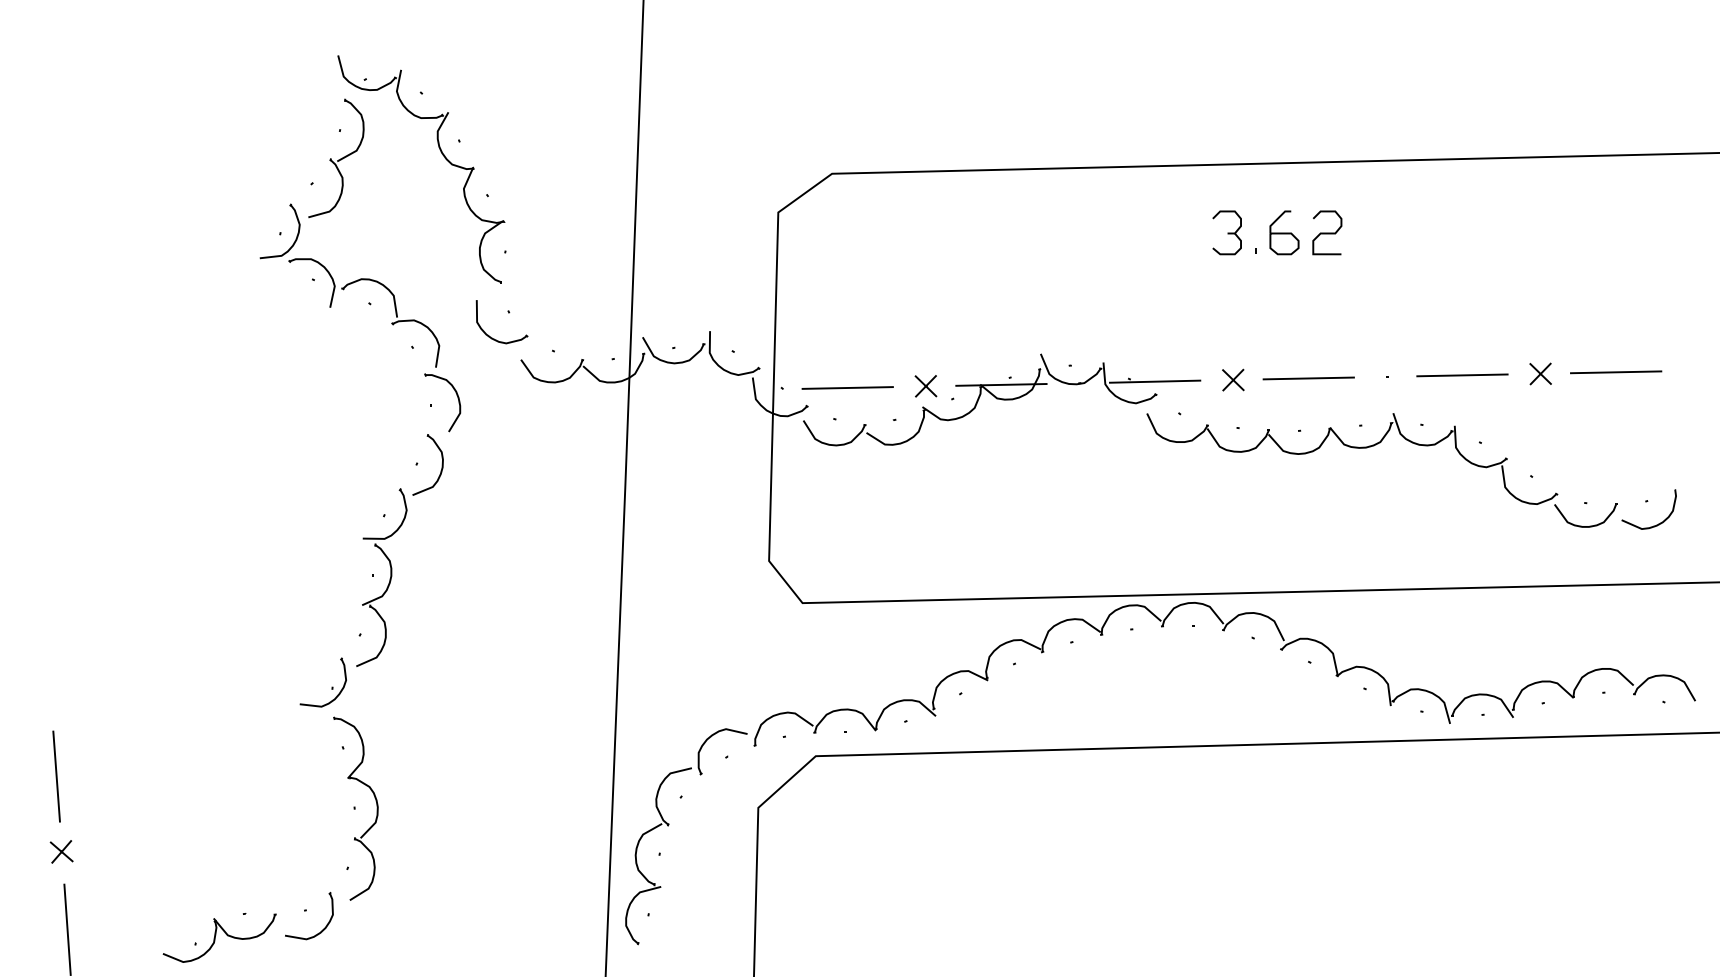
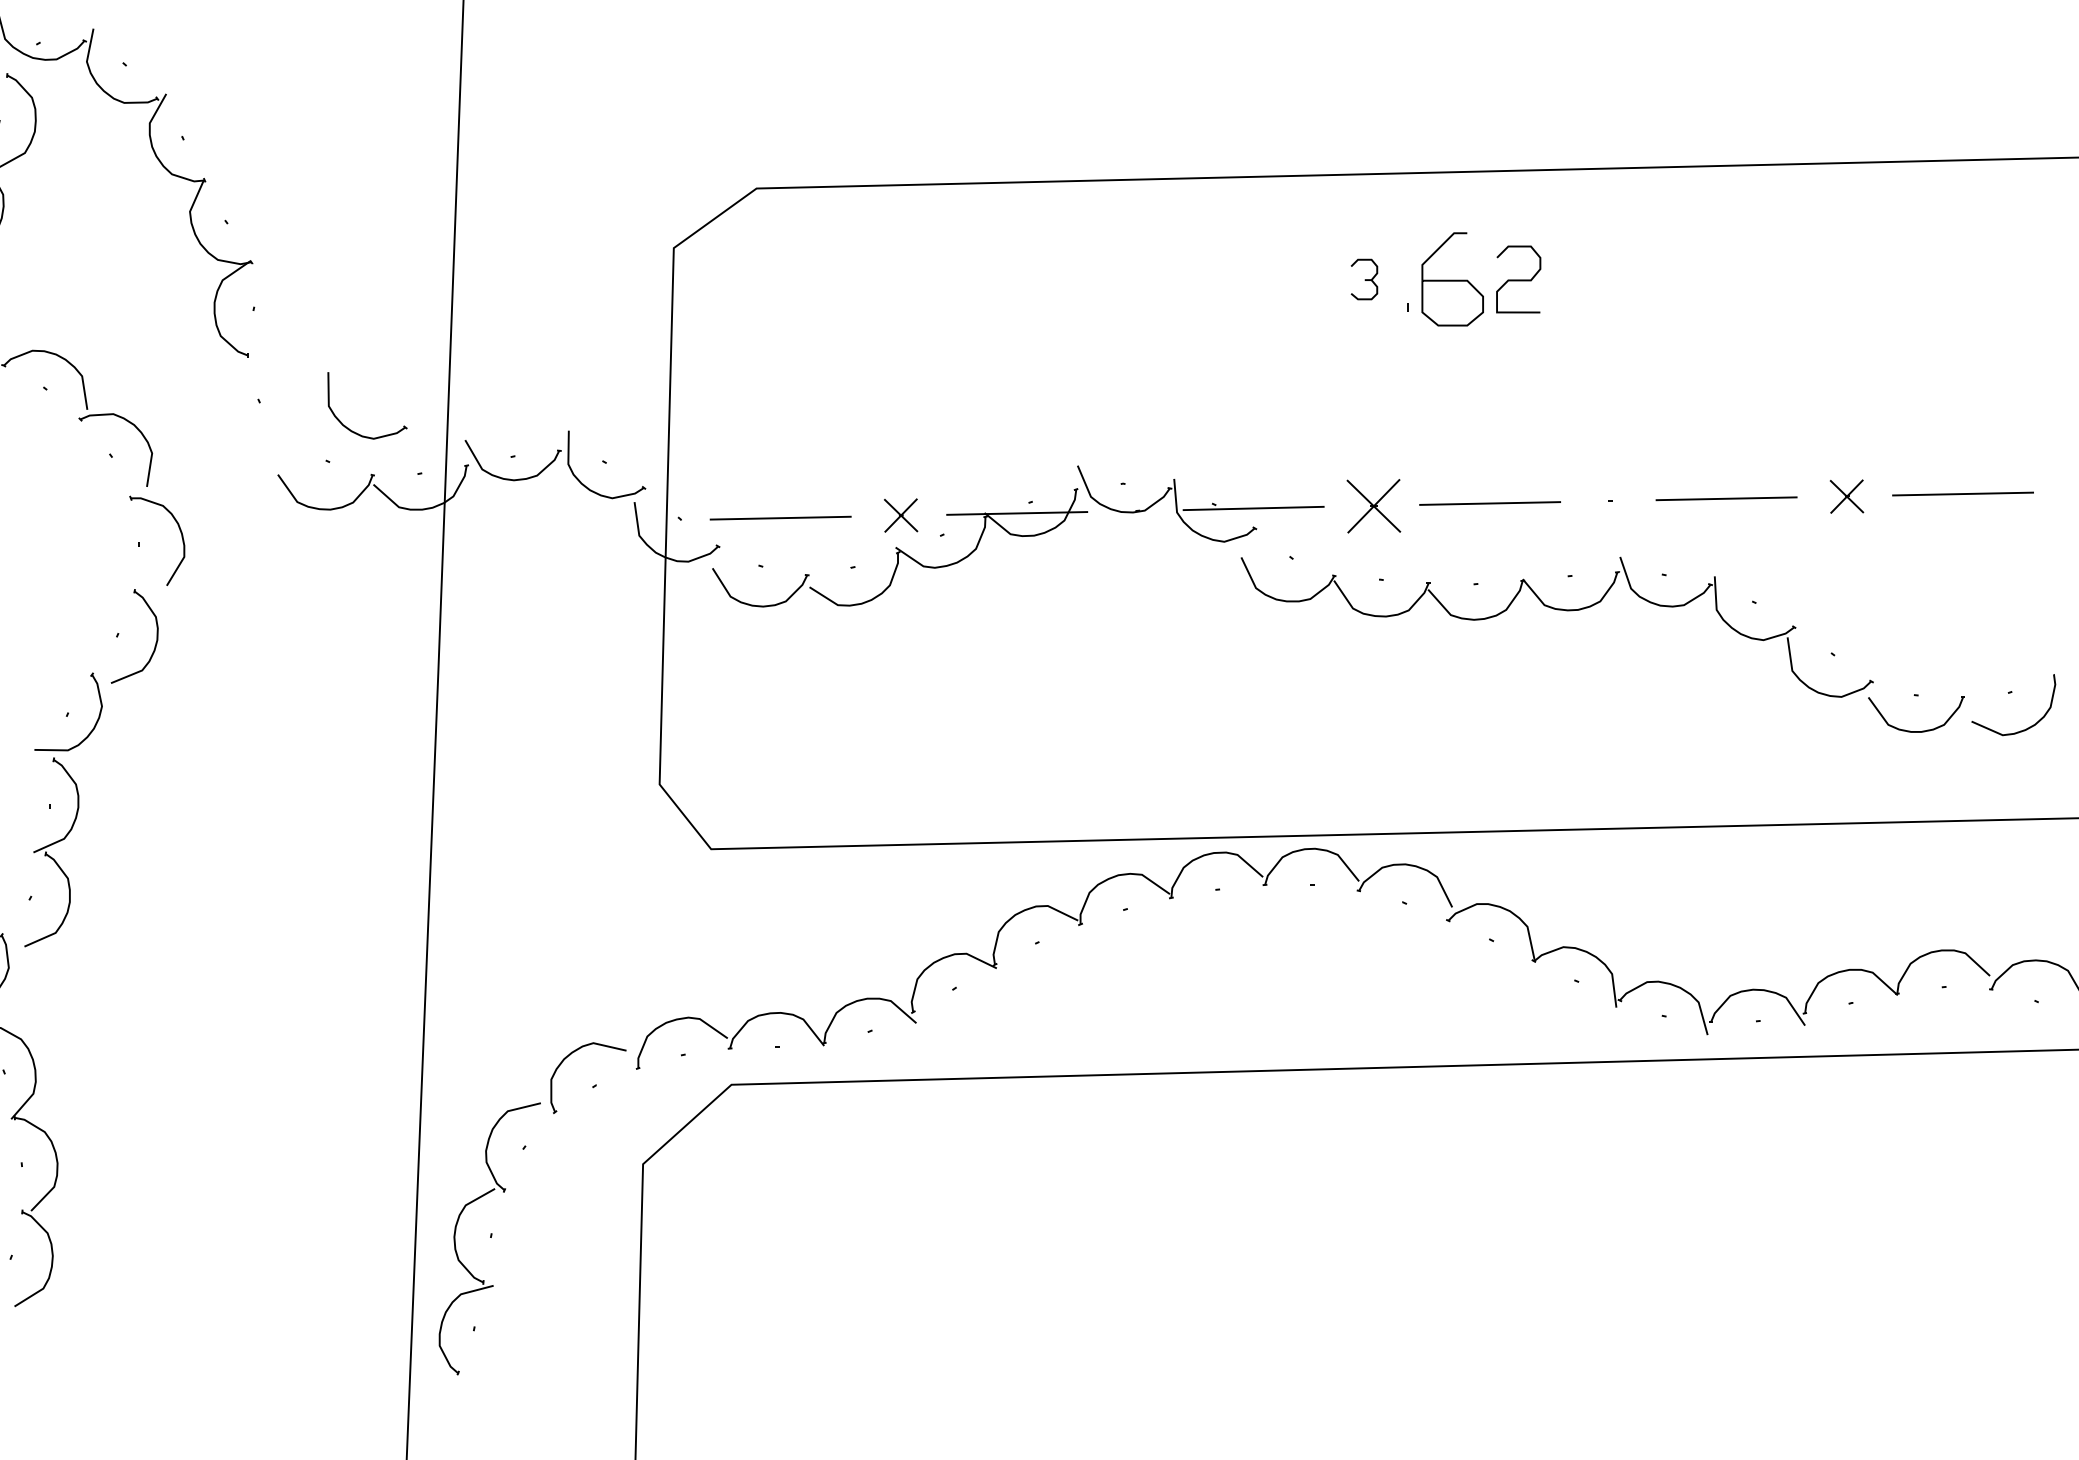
part: (1226, 232) -> (1363, 278), size x0.6
part: (1284, 232) -> (1452, 278), size x1.4
part: (494, 338) -> (355, 431), moved
part: (1233, 379) -> (1374, 505), size x1.6

